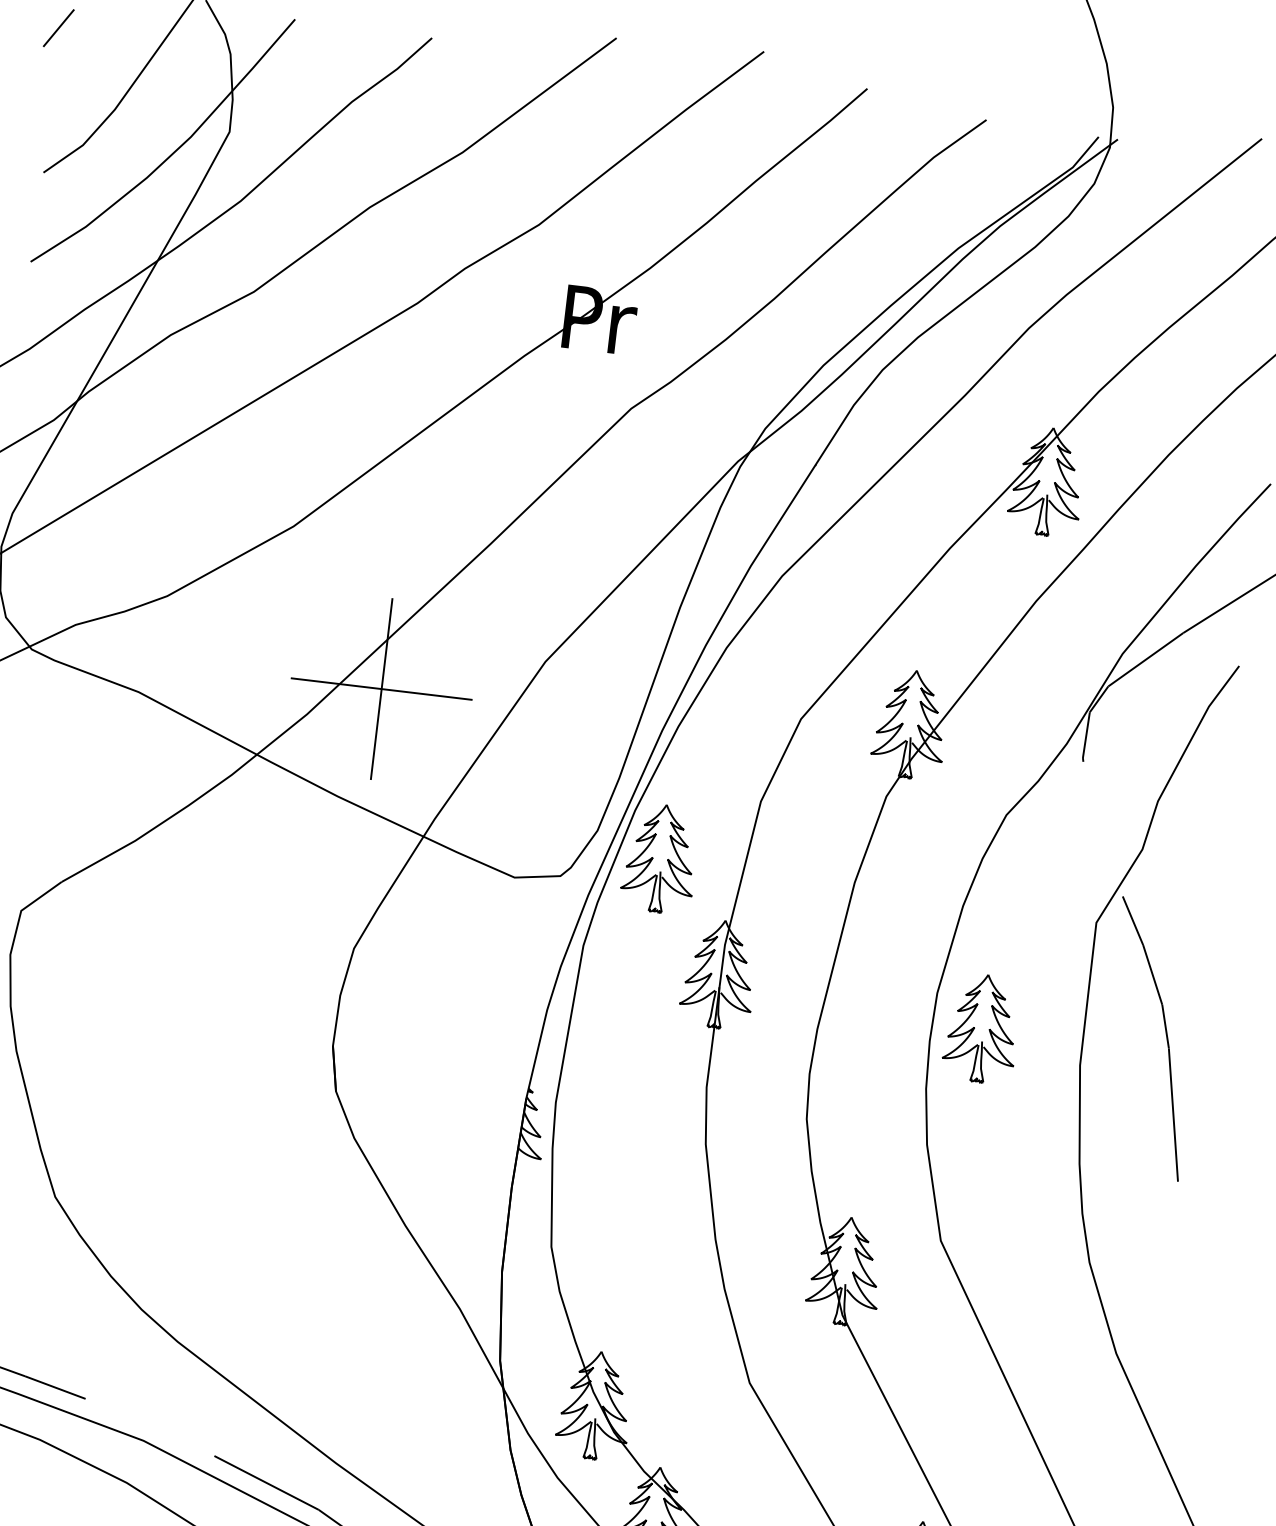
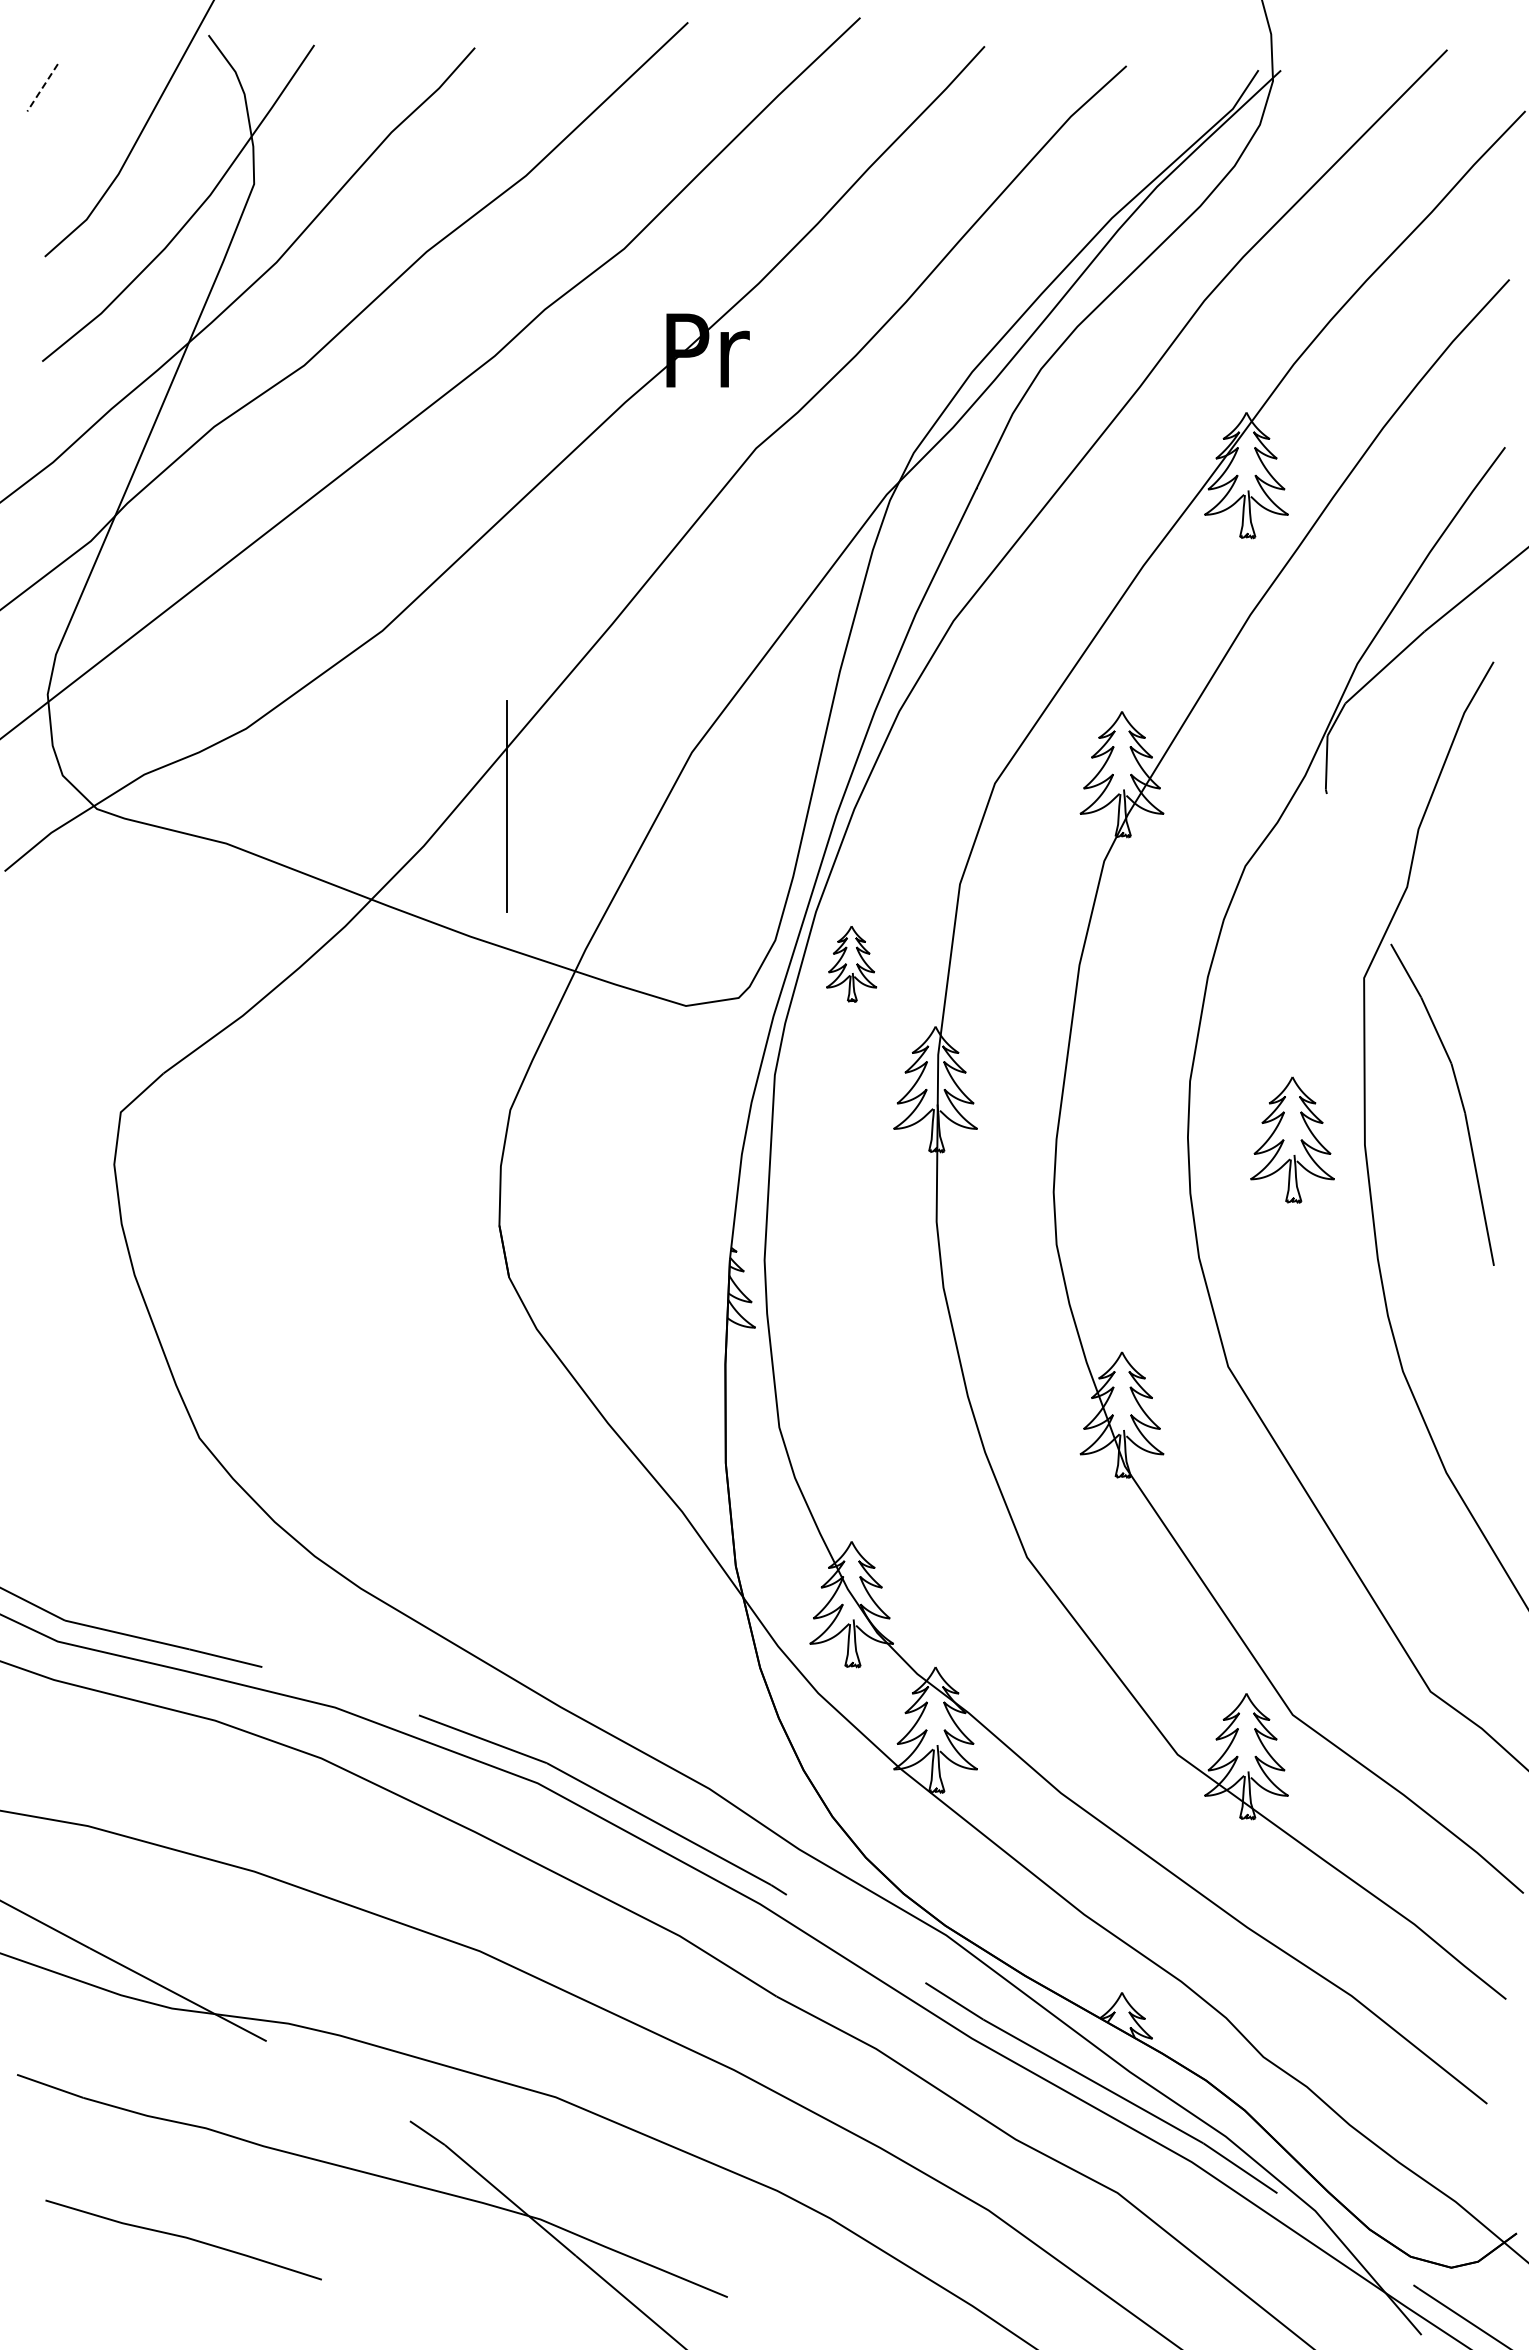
line: (58, 28) -> (42, 88), solid -> dashed
line: (381, 688) -> (506, 806), removed
part: (660, 858) -> (851, 963), size x0.6
part: (981, 1028) -> (1292, 1139), moved

